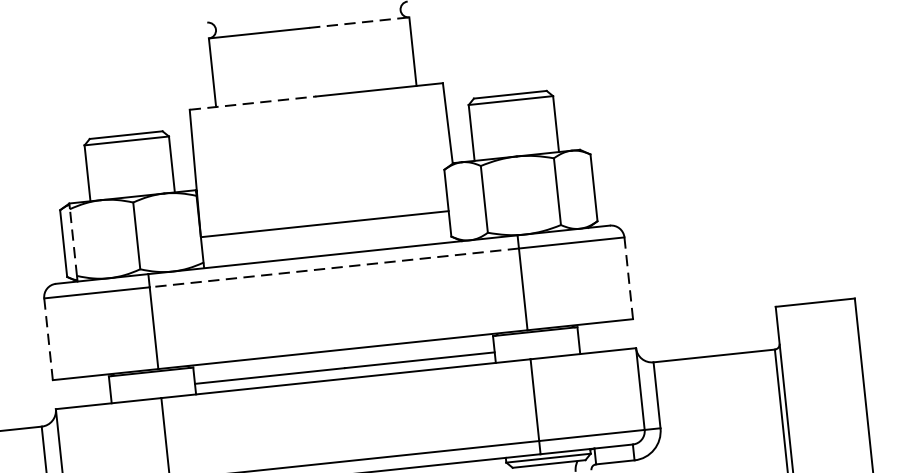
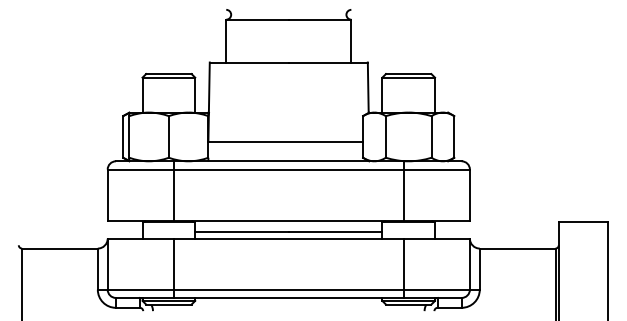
line: (359, 22) -> (320, 19), dashed -> solid
line: (253, 103) -> (249, 62), dashed -> solid
line: (73, 241) -> (129, 136), dashed -> solid
line: (333, 267) -> (288, 169), dashed -> solid
line: (628, 279) -> (469, 195), dashed -> solid
line: (48, 340) -> (107, 195), dashed -> solid

